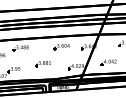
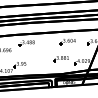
part: (42, 64) -> (60, 59), moved

